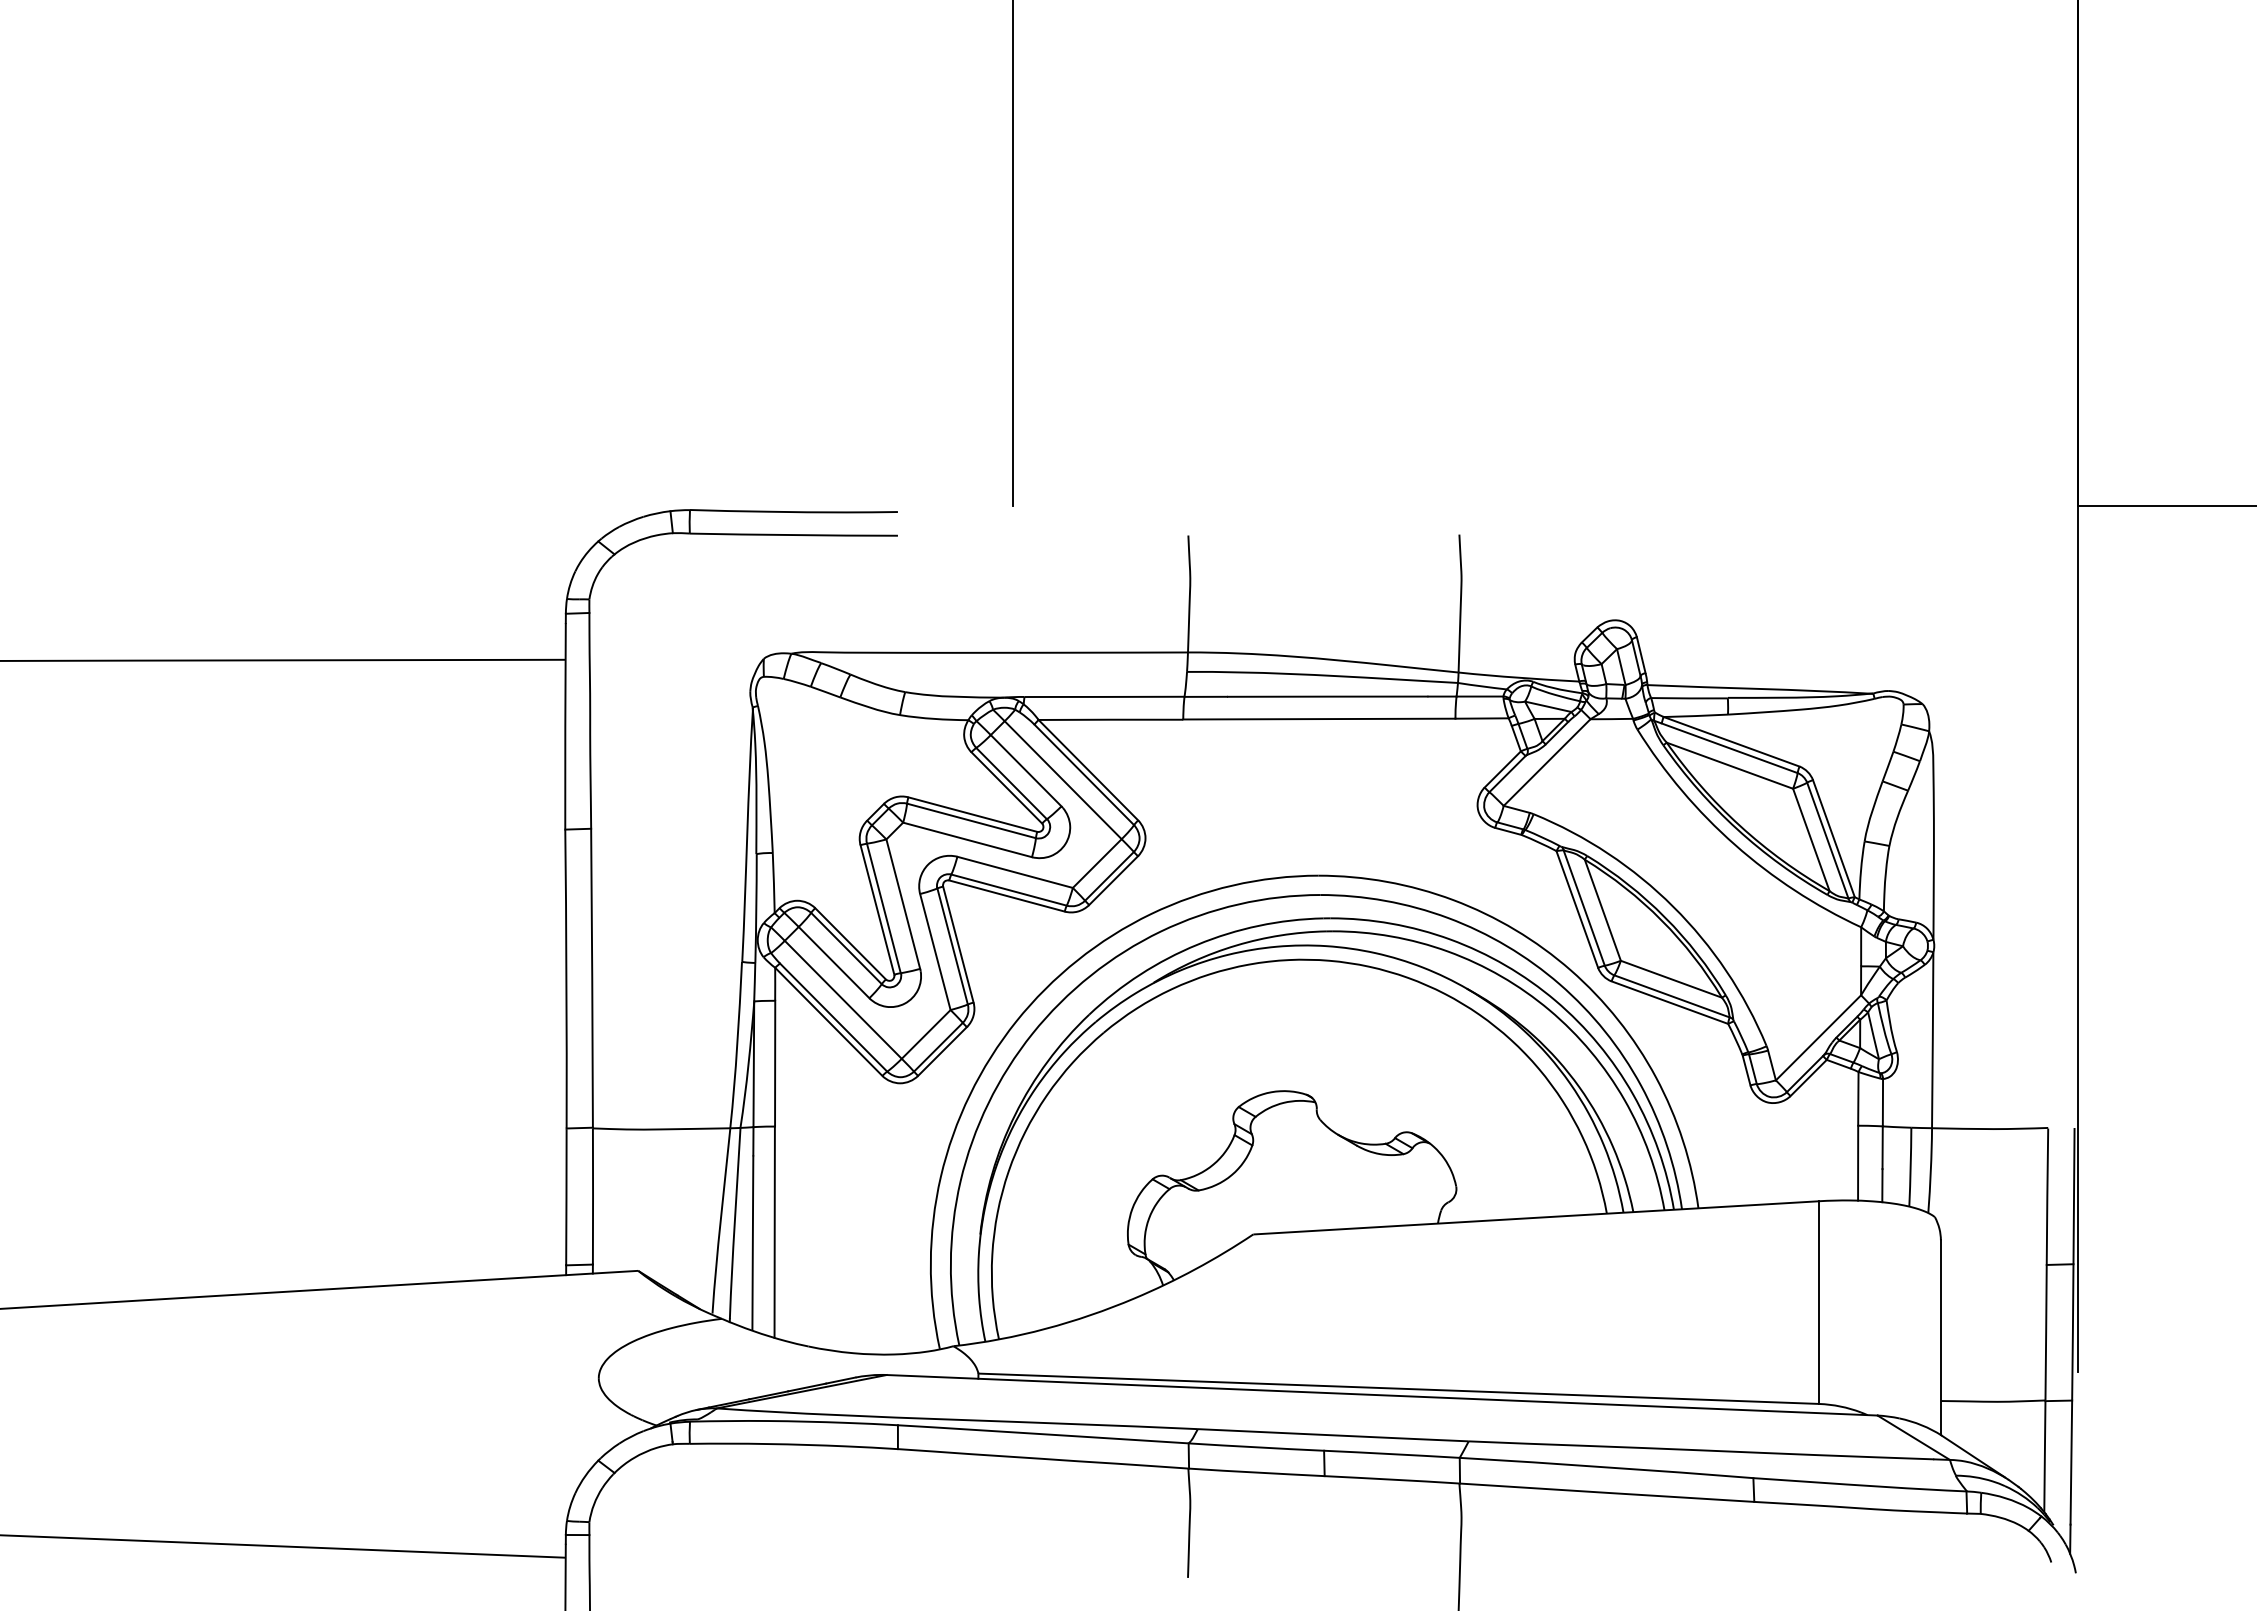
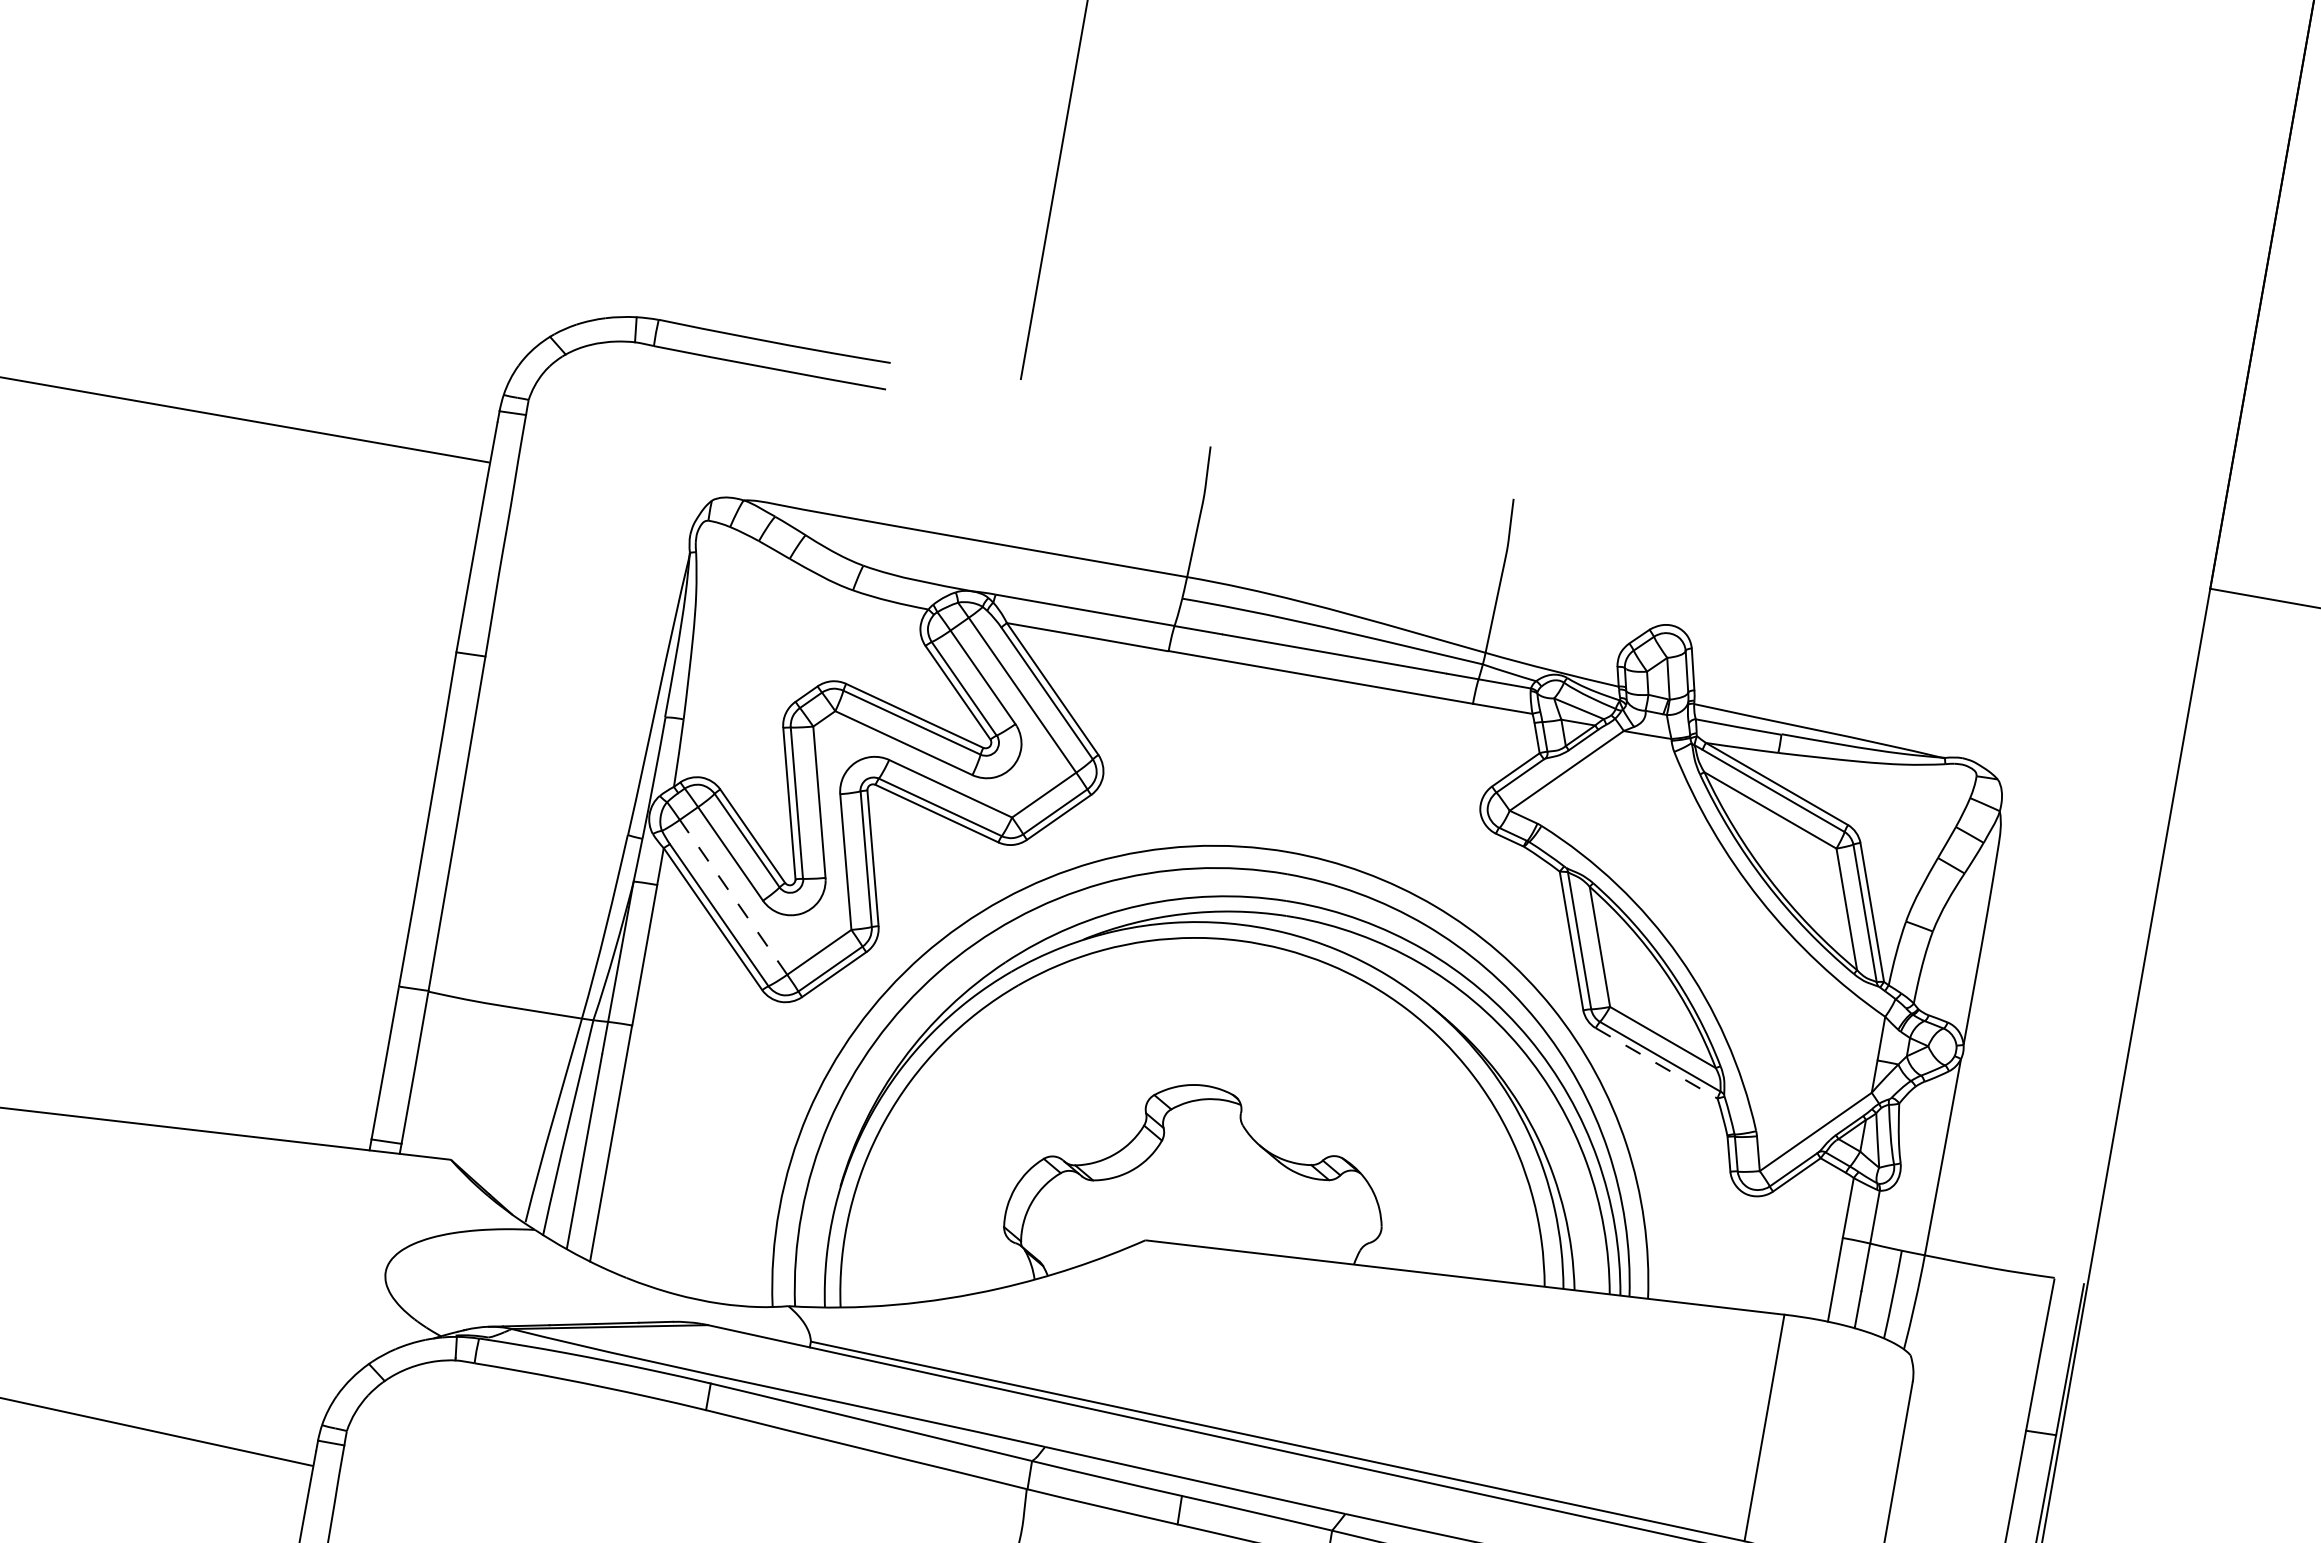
line: (842, 999) -> (732, 896), solid -> dashed
line: (1670, 1002) -> (1657, 1063), solid -> dashed

